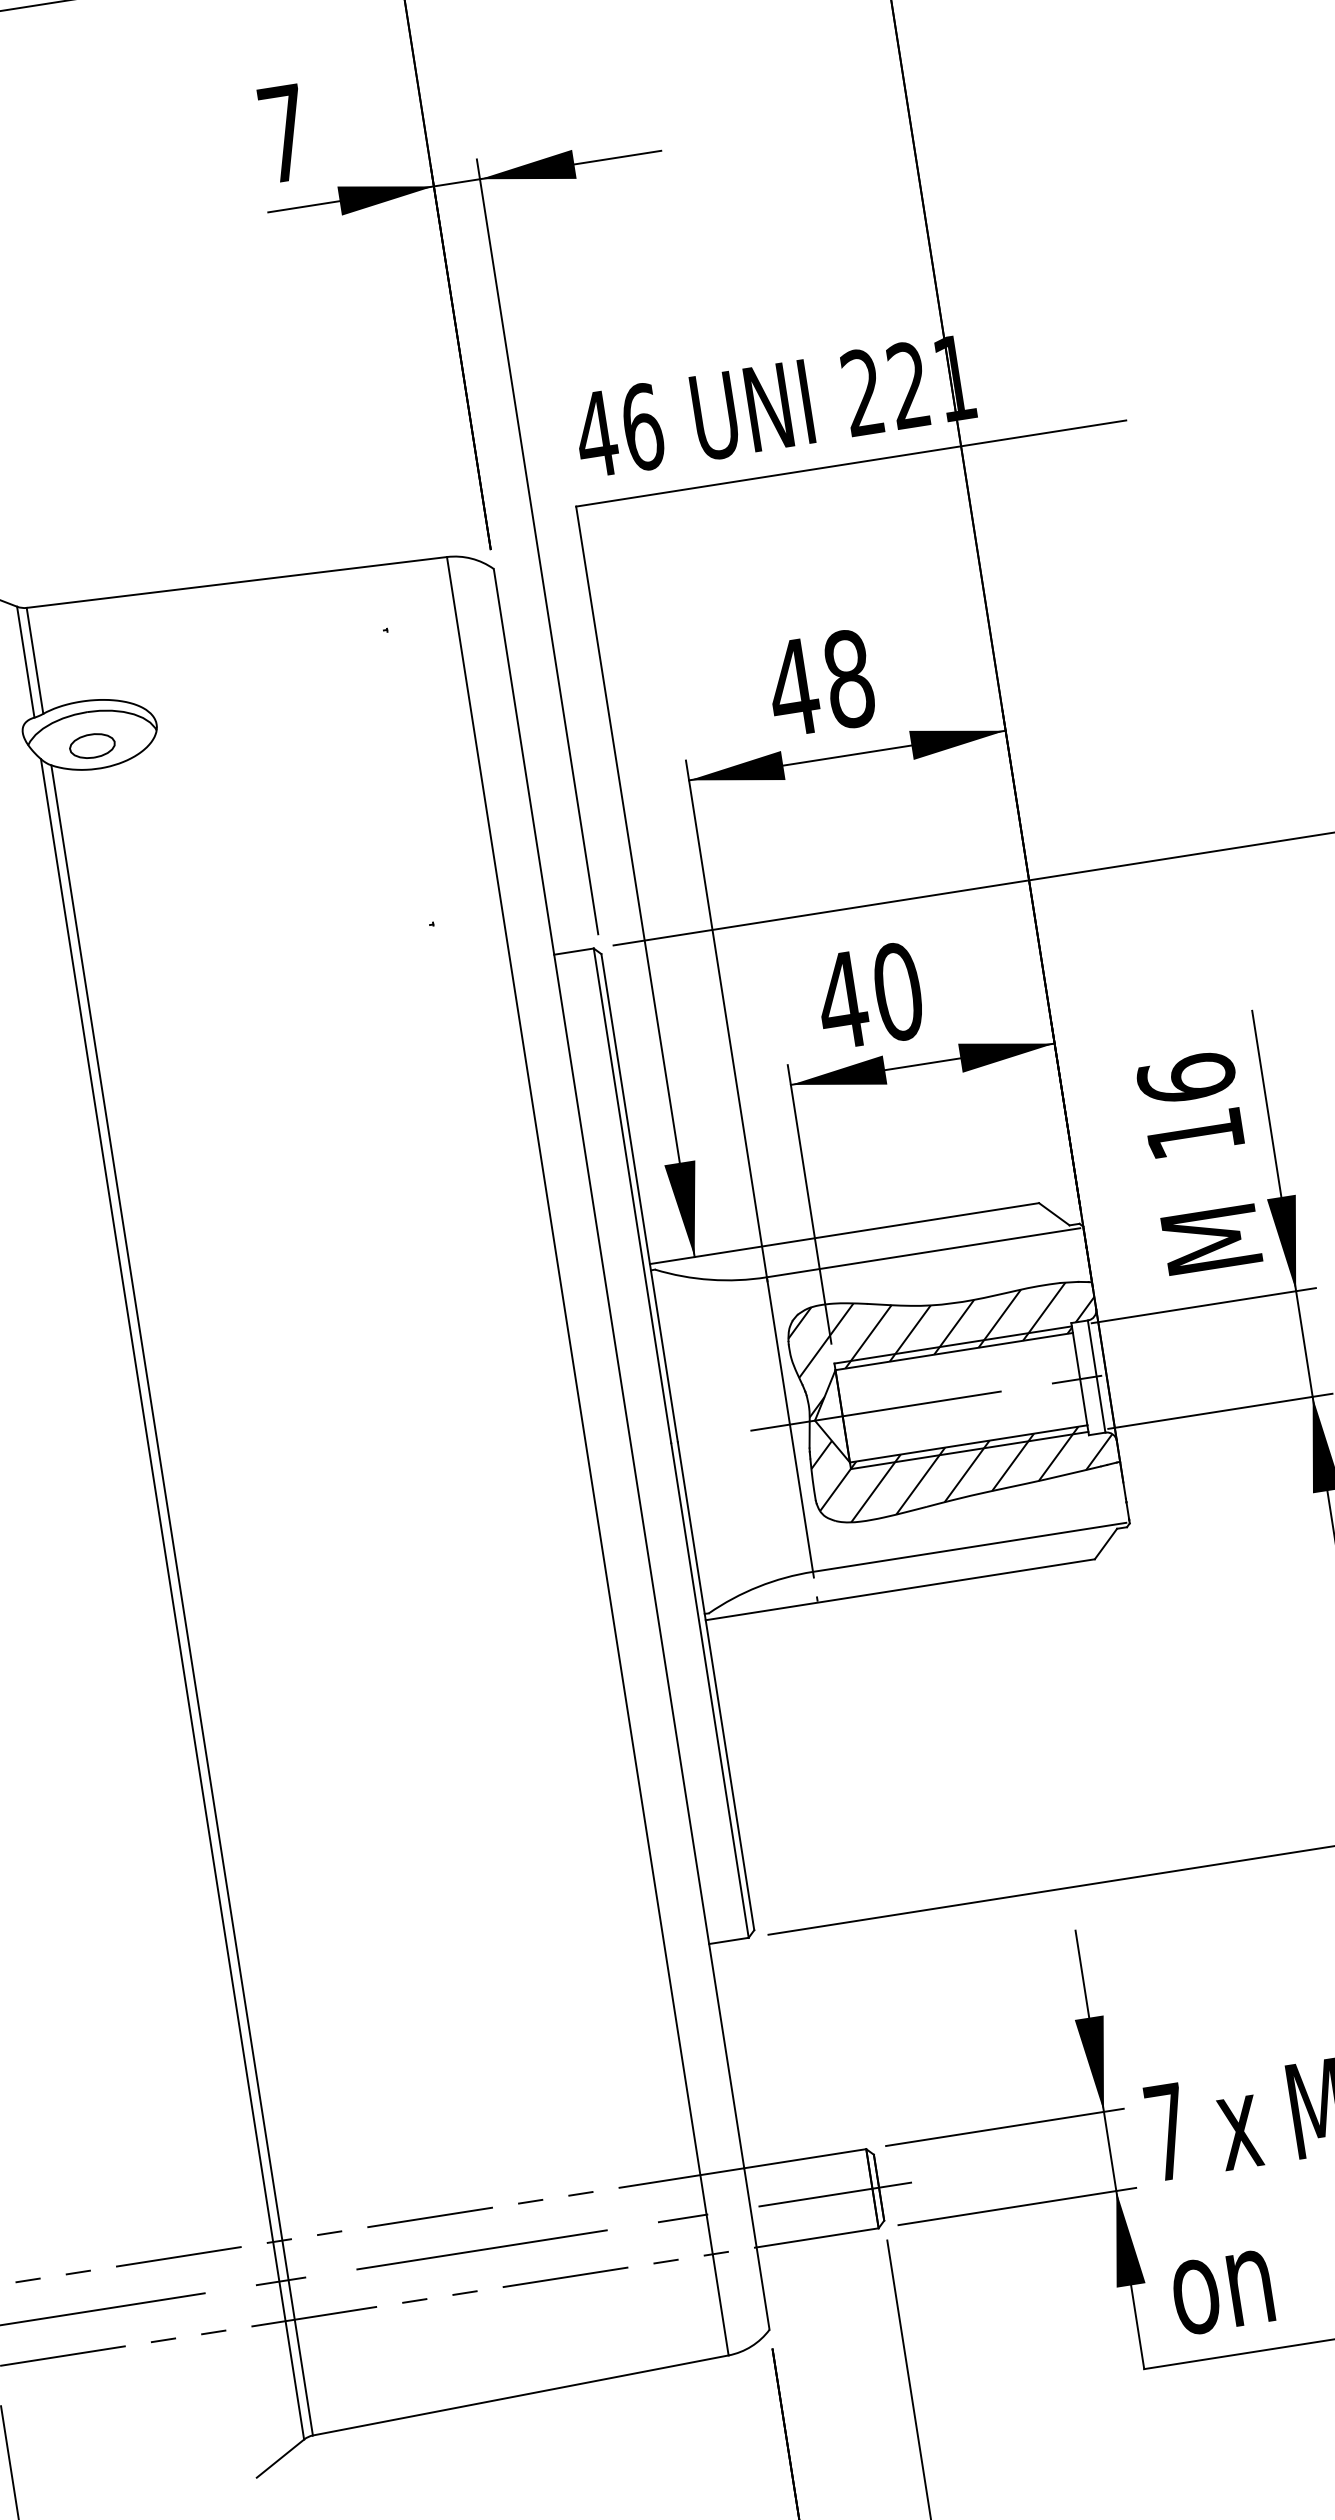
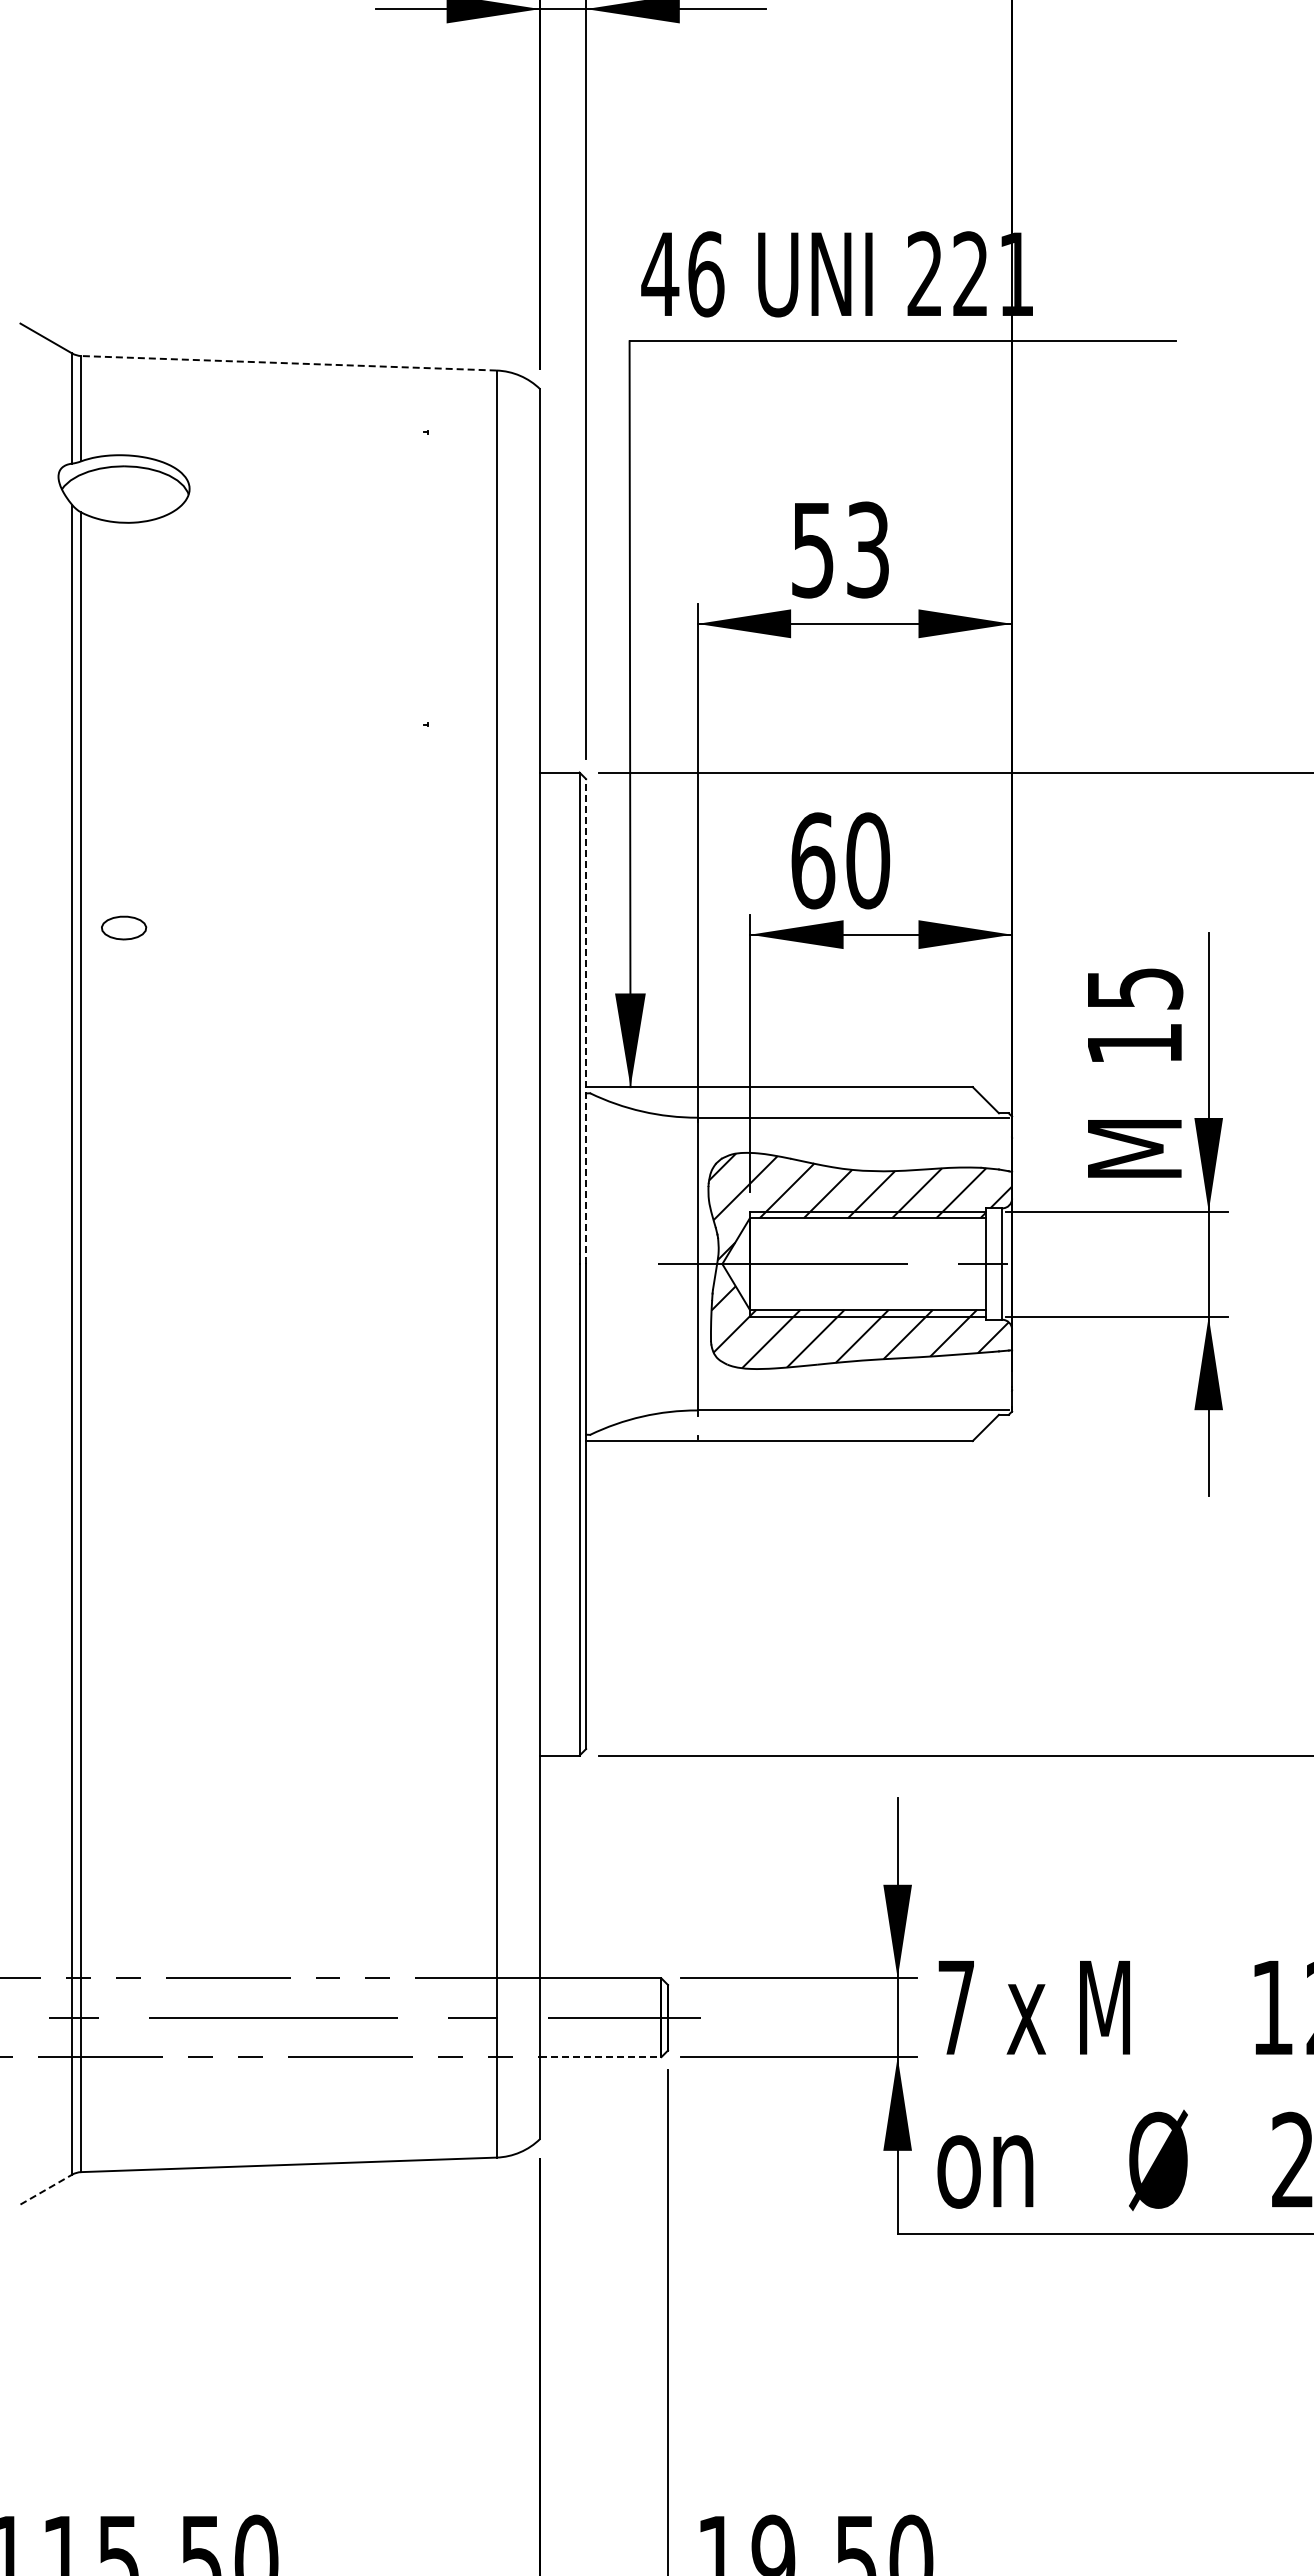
line: (236, 582) -> (288, 363), solid -> dashed
text: (820, 683) -> (839, 549), 48 -> 53
part: (92, 745) -> (124, 927), moved
text: (842, 1000) -> (812, 860), 40 -> 60
text: (1186, 1078) -> (1134, 988), 16 -> 15
line: (640, 1197) -> (586, 1021), solid -> dashed
line: (817, 2238) -> (600, 2057), solid -> dashed
line: (280, 2458) -> (46, 2189), solid -> dashed

